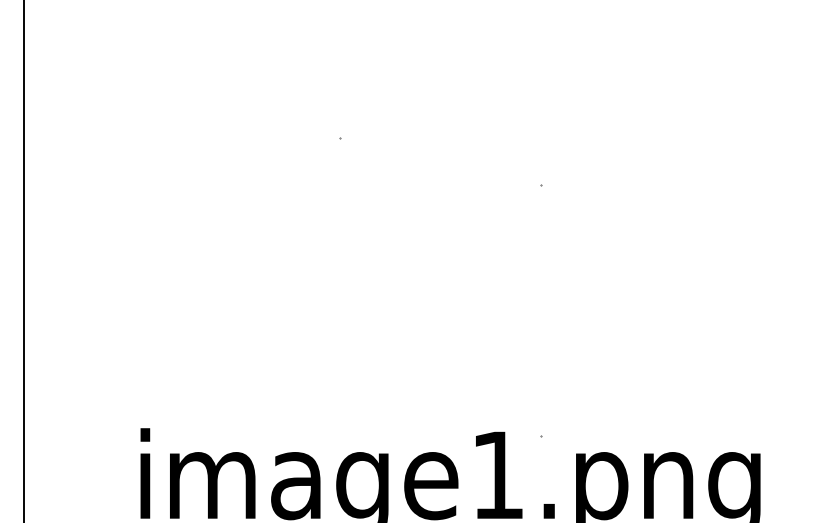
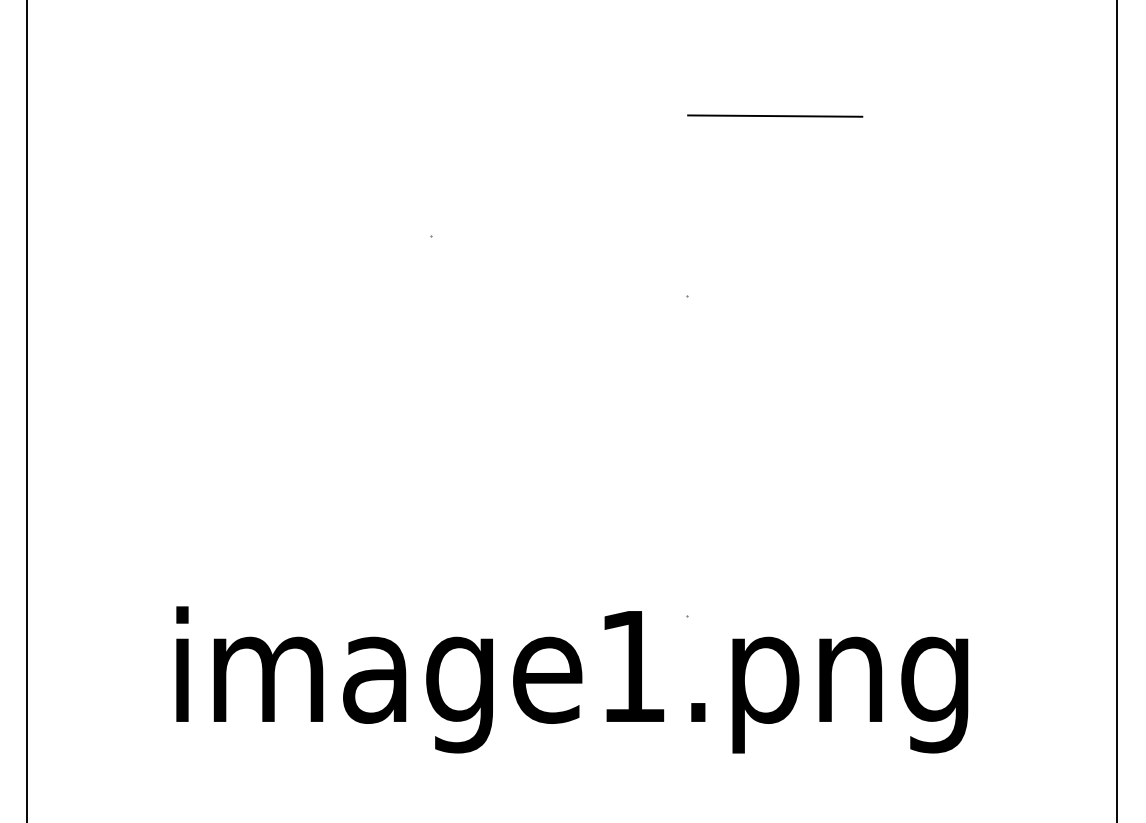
line: (609, 43) -> (775, 115), added

